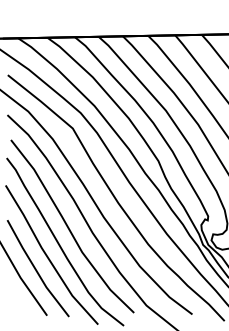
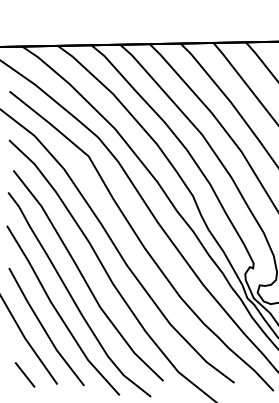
line: (20, 307) -> (24, 374), added

